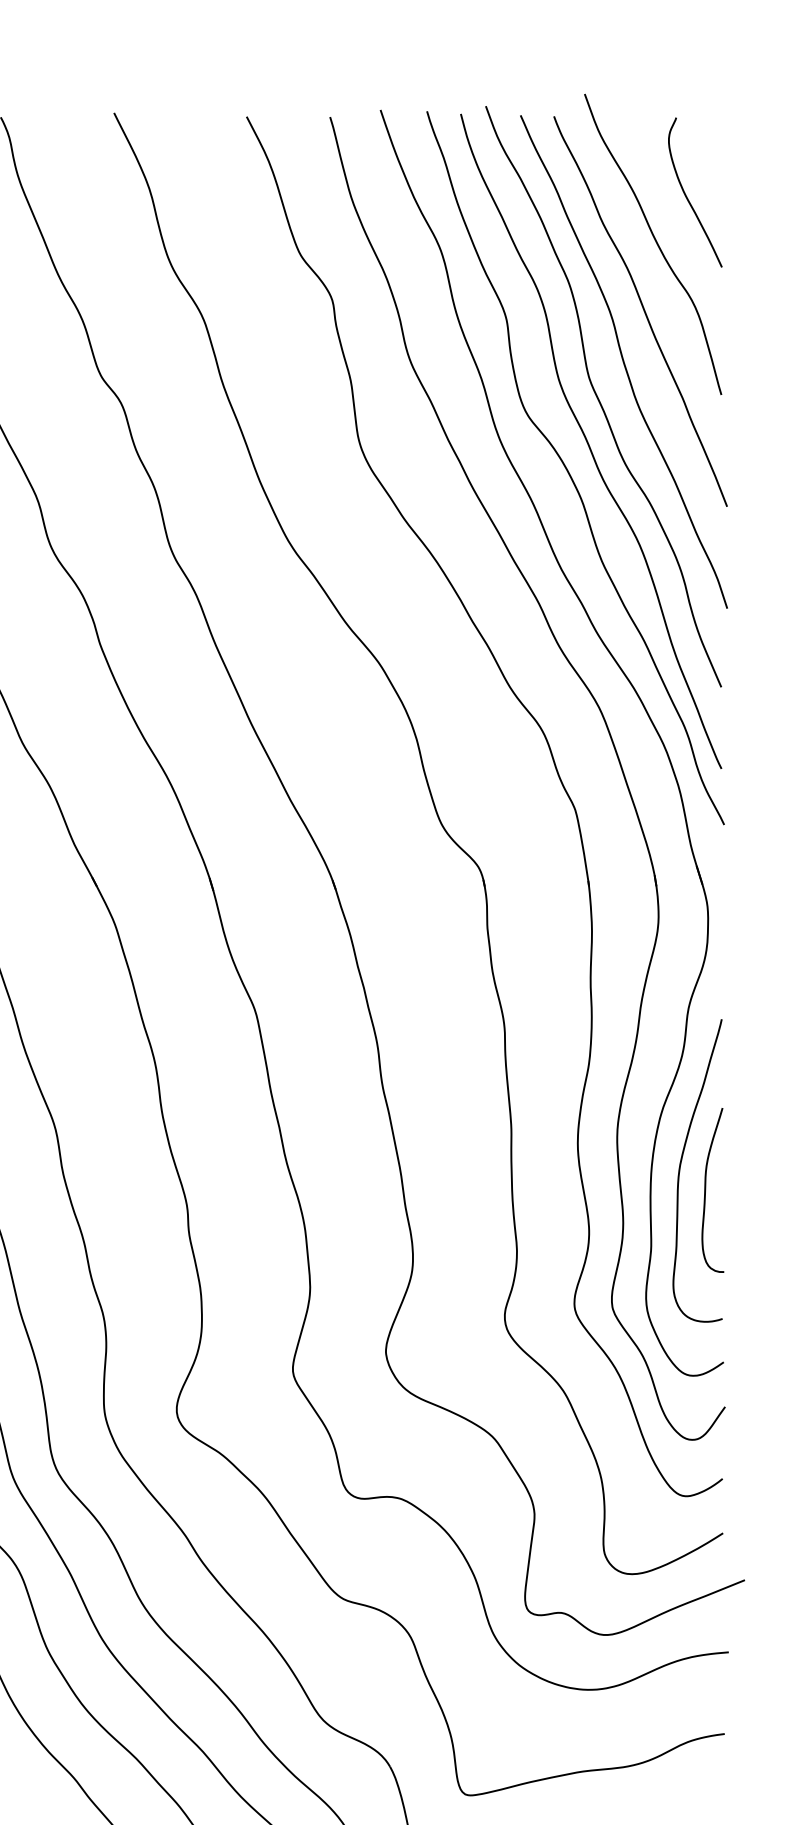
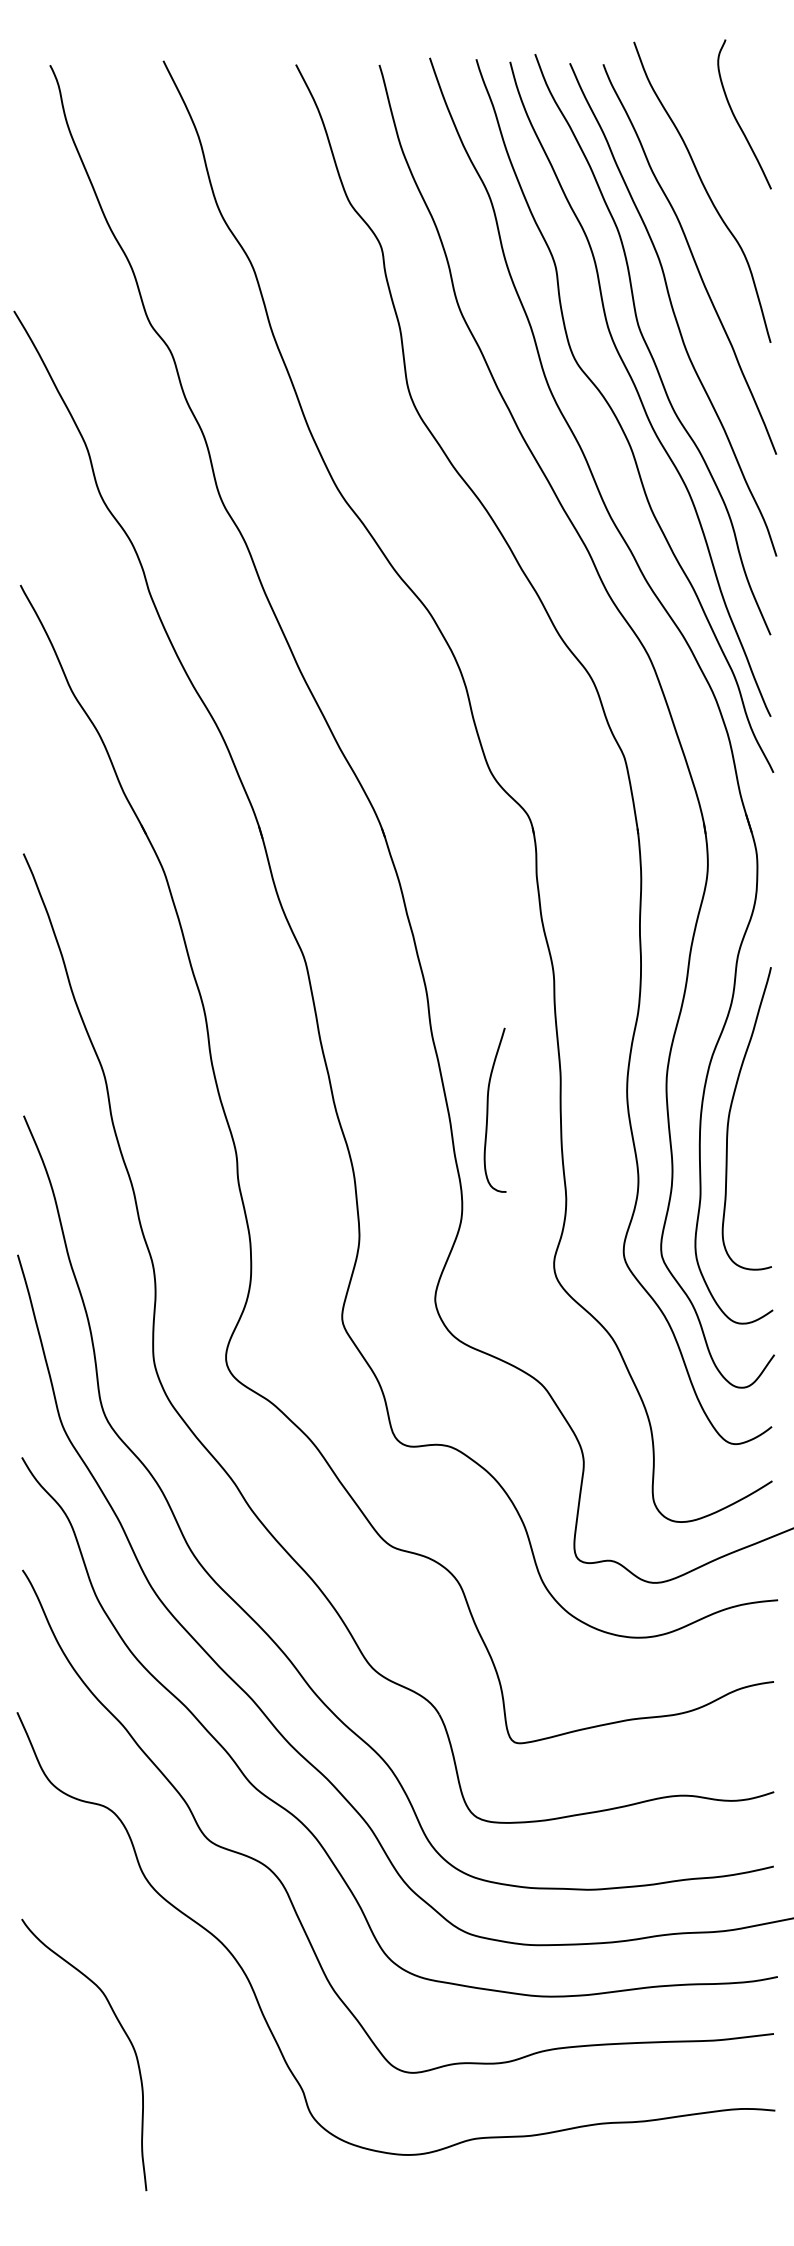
curve: (687, 196) -> (736, 118), moved
curve: (706, 1189) -> (488, 1109), moved

